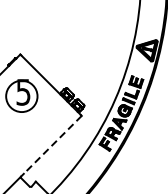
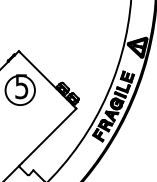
line: (51, 145) -> (48, 136), dashed -> solid

